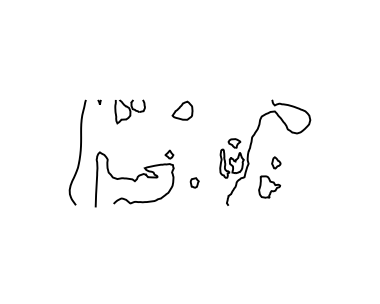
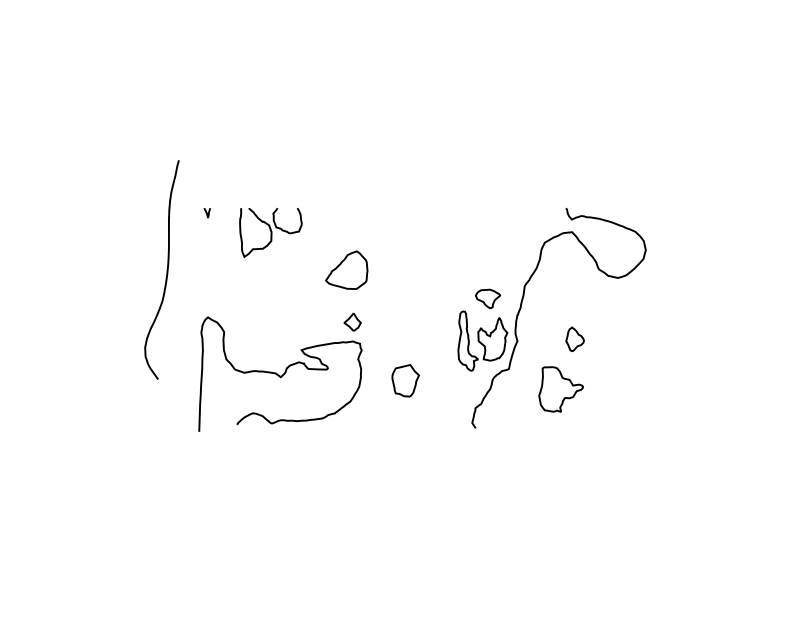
part: (182, 110) -> (346, 269), moved
curve: (79, 152) -> (165, 269), moved
part: (194, 182) -> (404, 379), size x1.6

